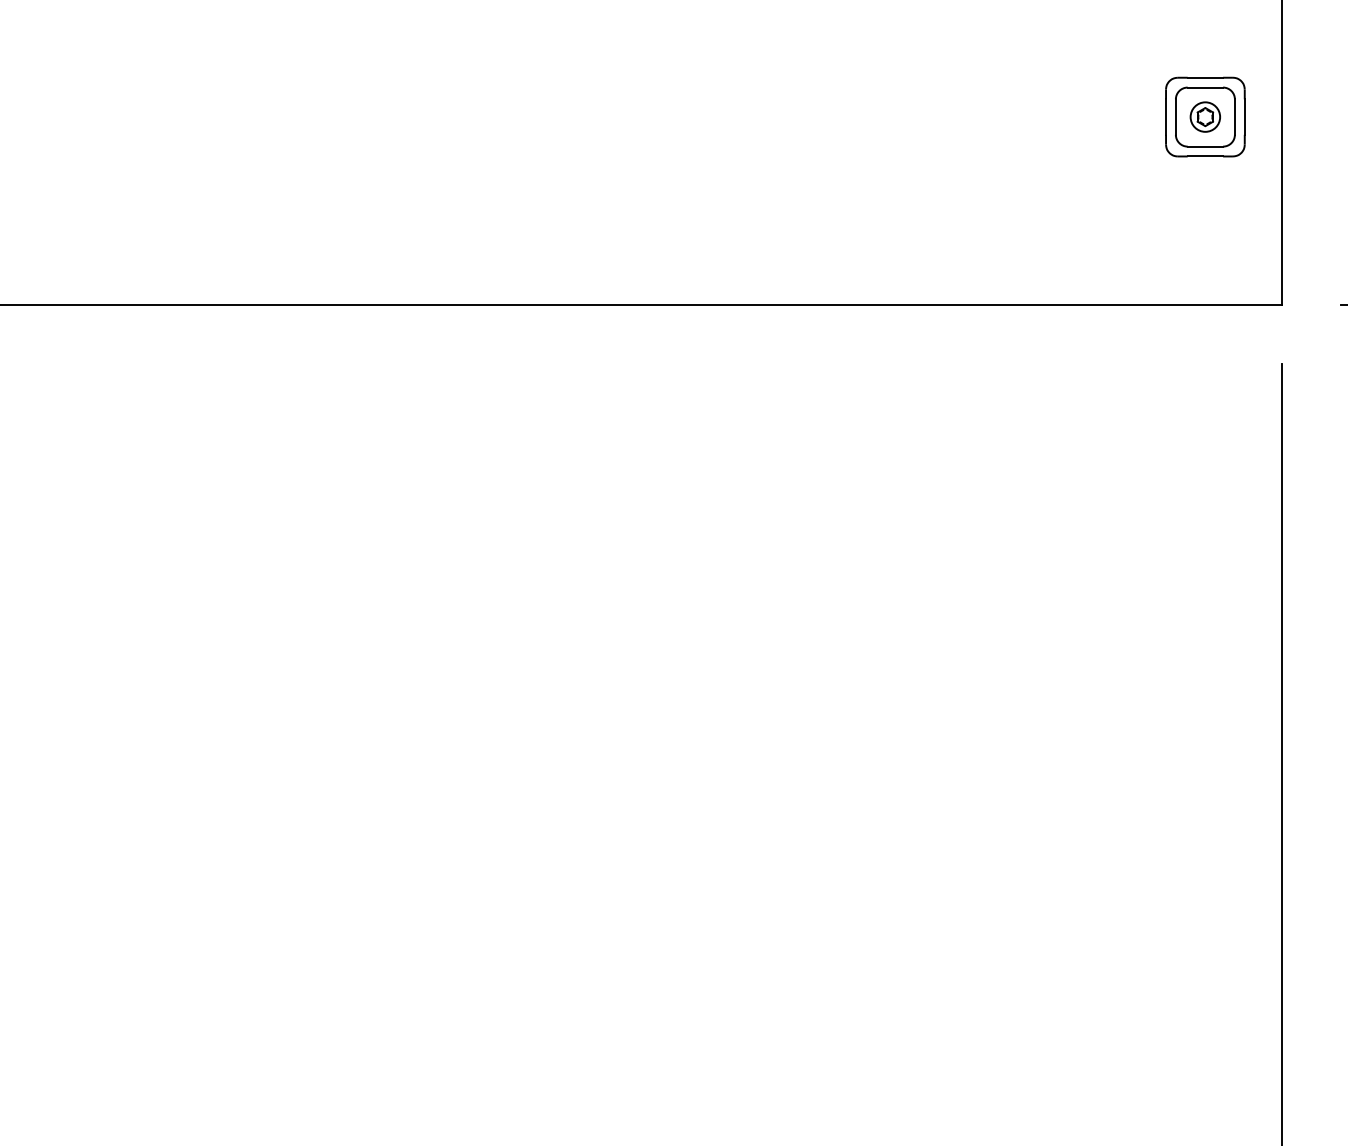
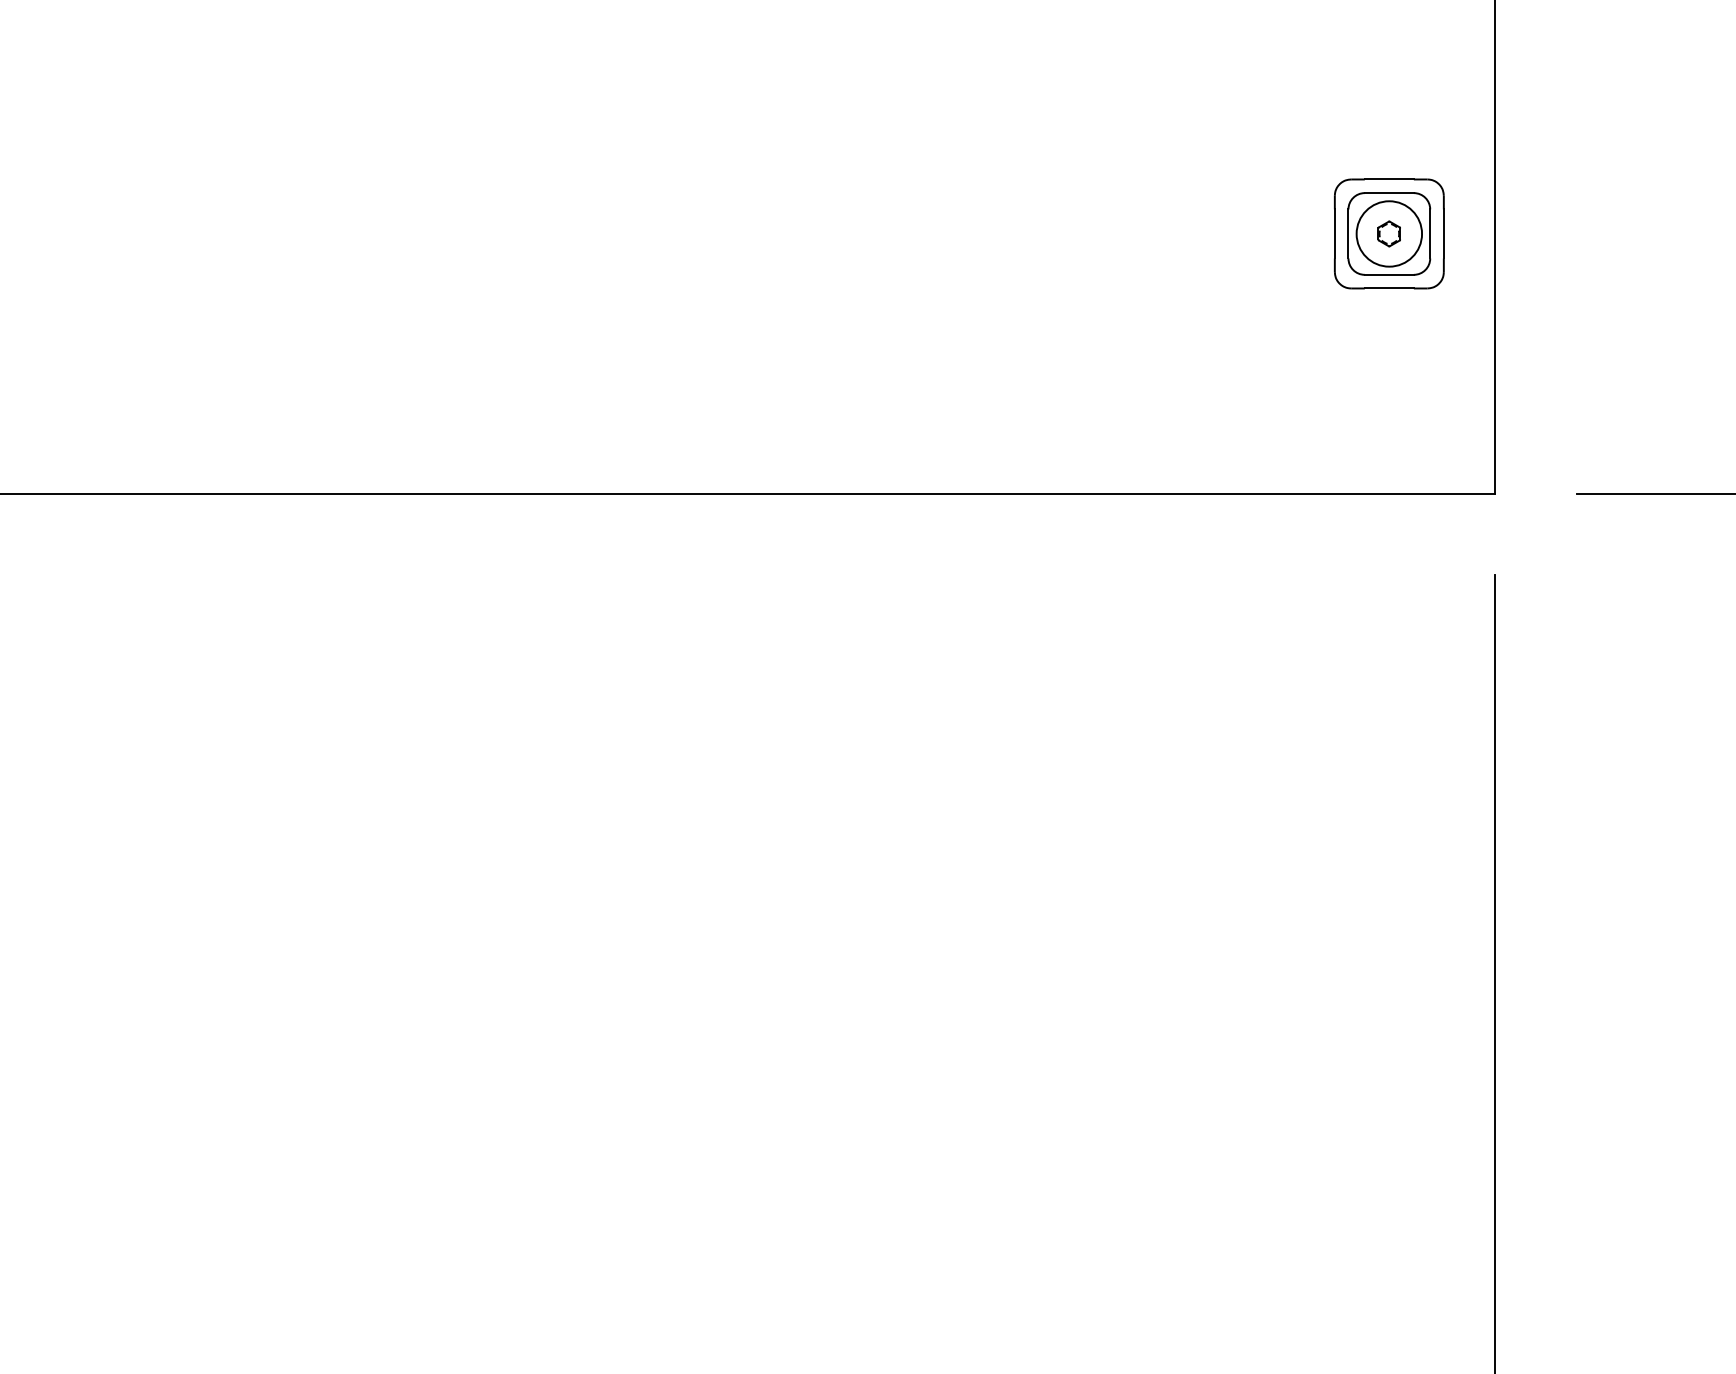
circle: (1205, 116) -> (1389, 233), size x1.6

